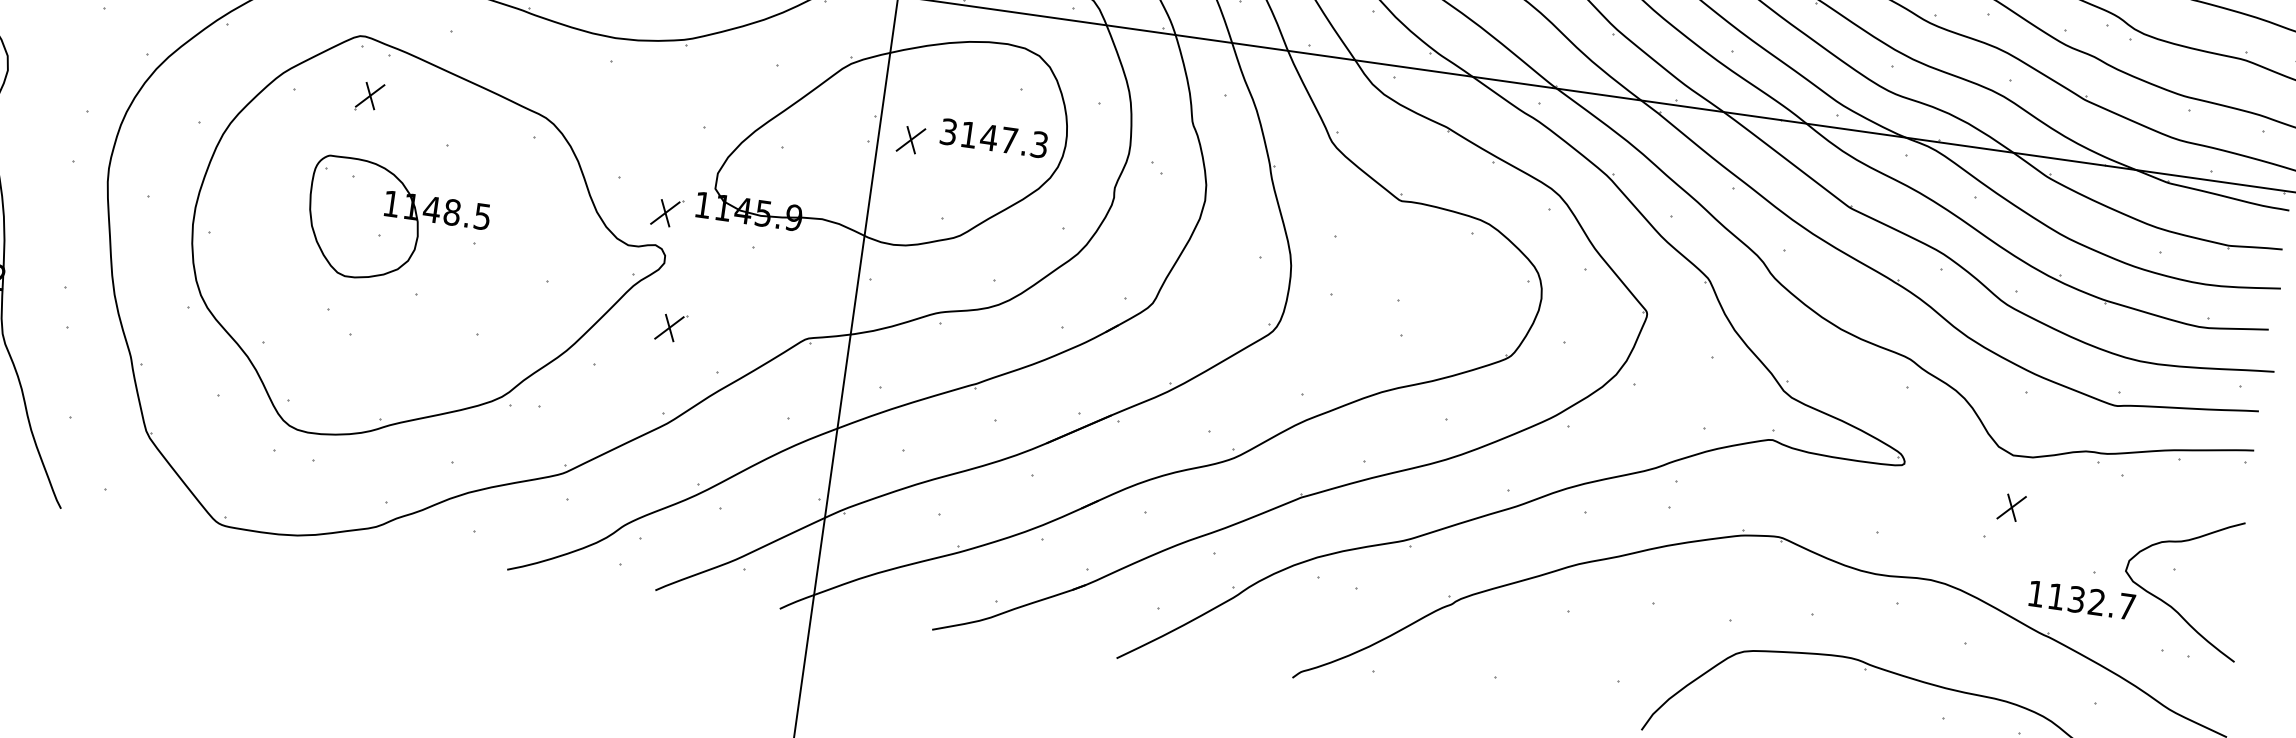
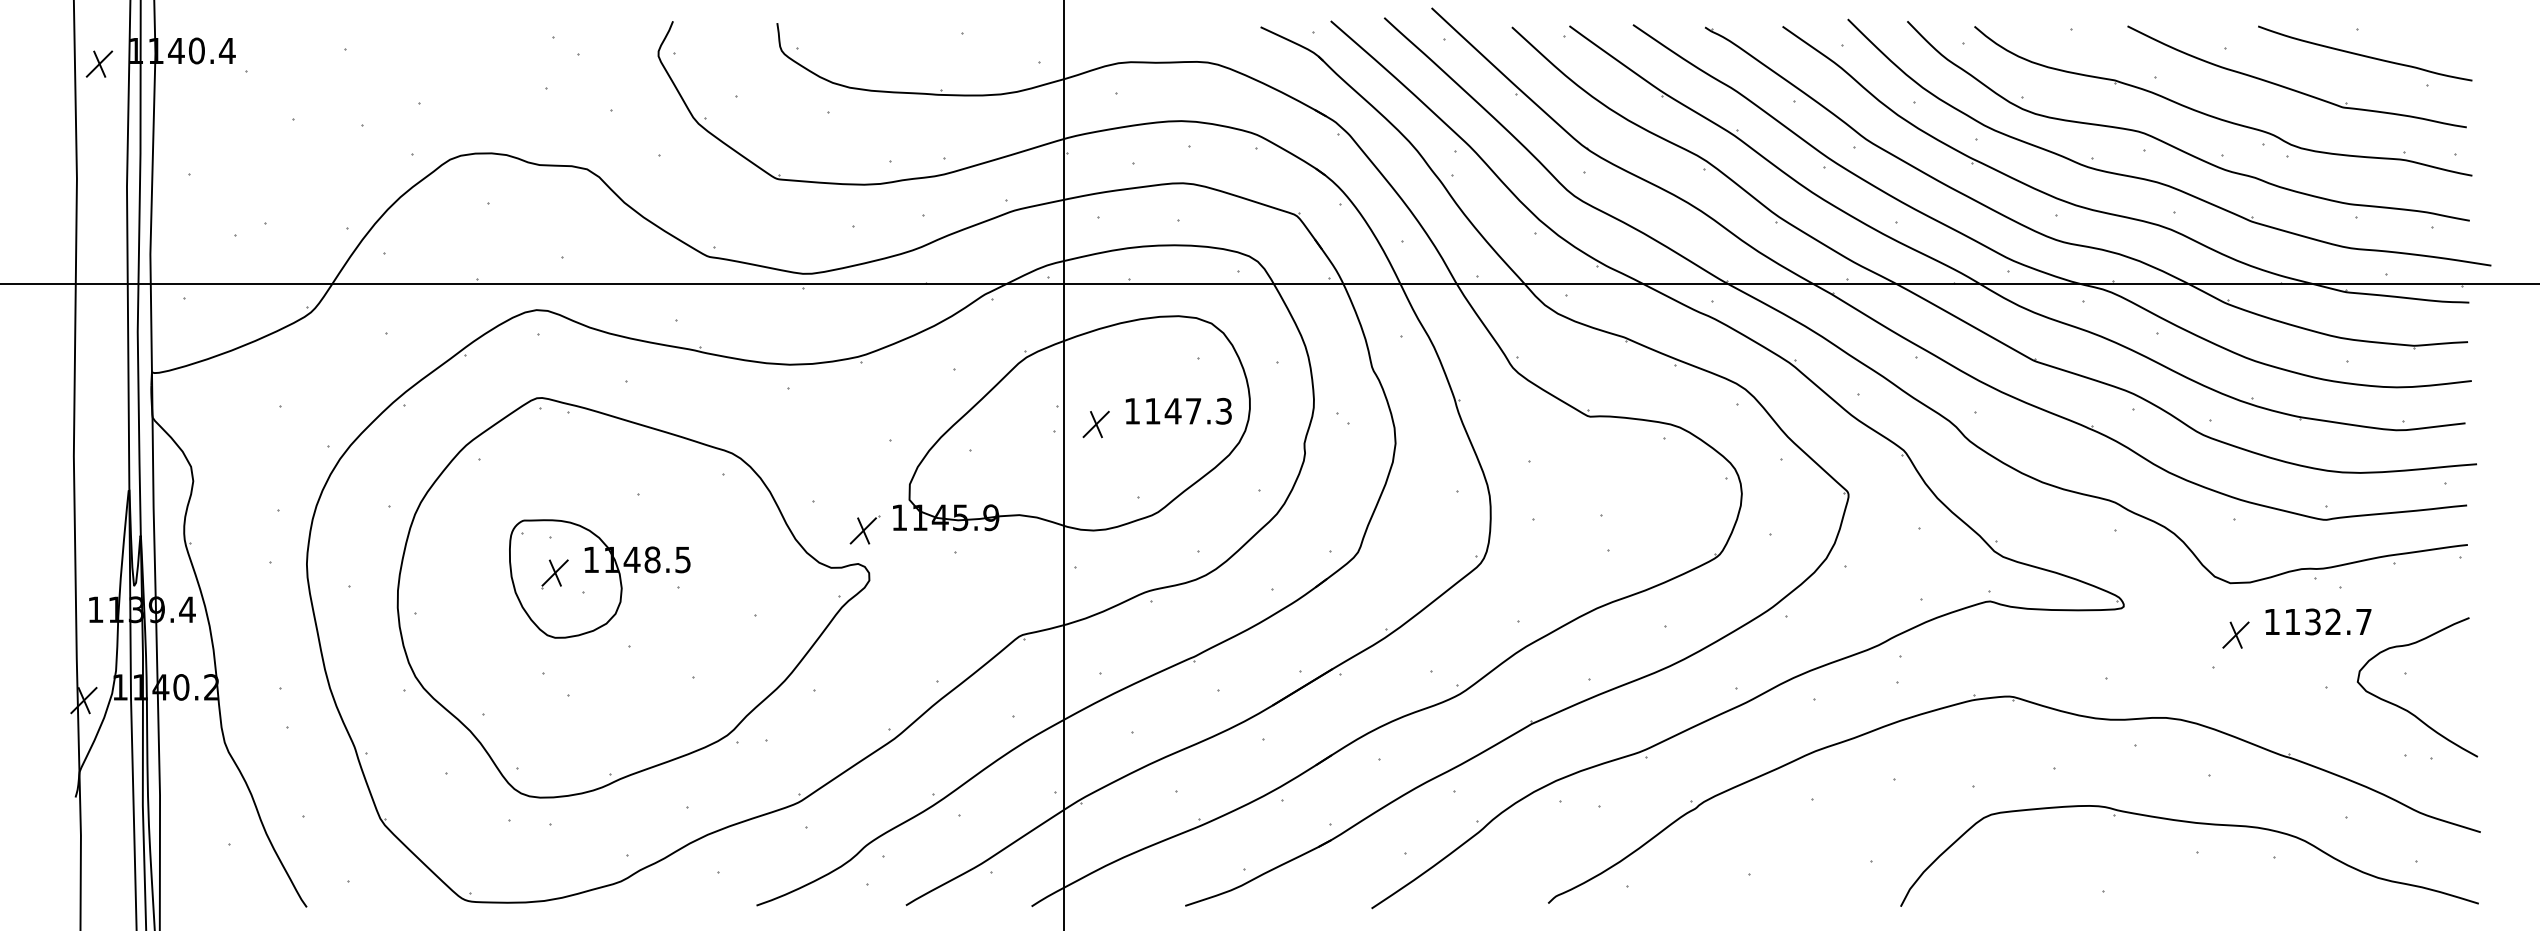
part: (369, 97) -> (554, 574), moved
text: (948, 131) -> (1132, 410), 3147.3 -> 1147.3
part: (670, 326) -> (884, 642), removed
text: (2082, 599) -> (2318, 621), moved

